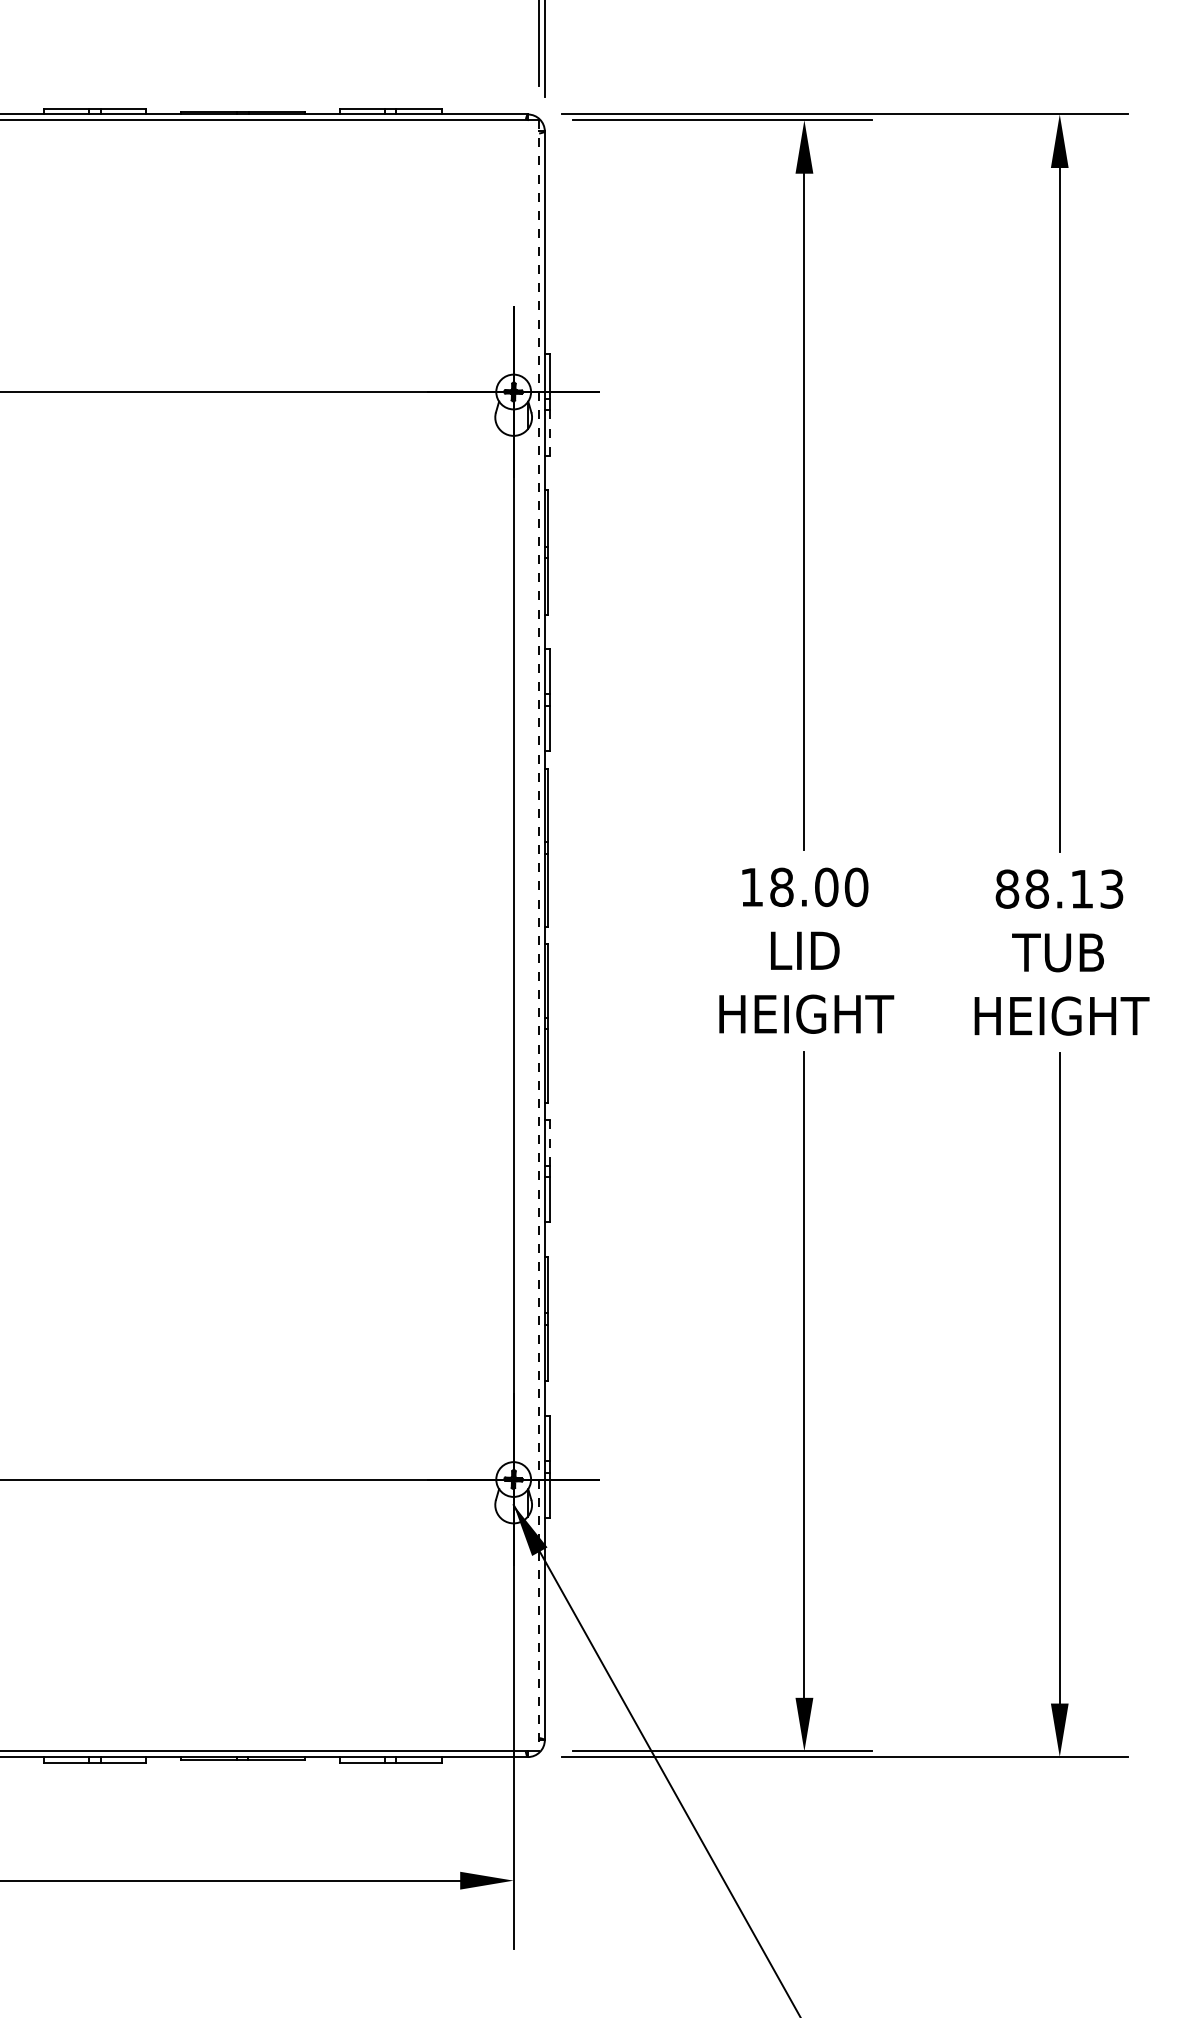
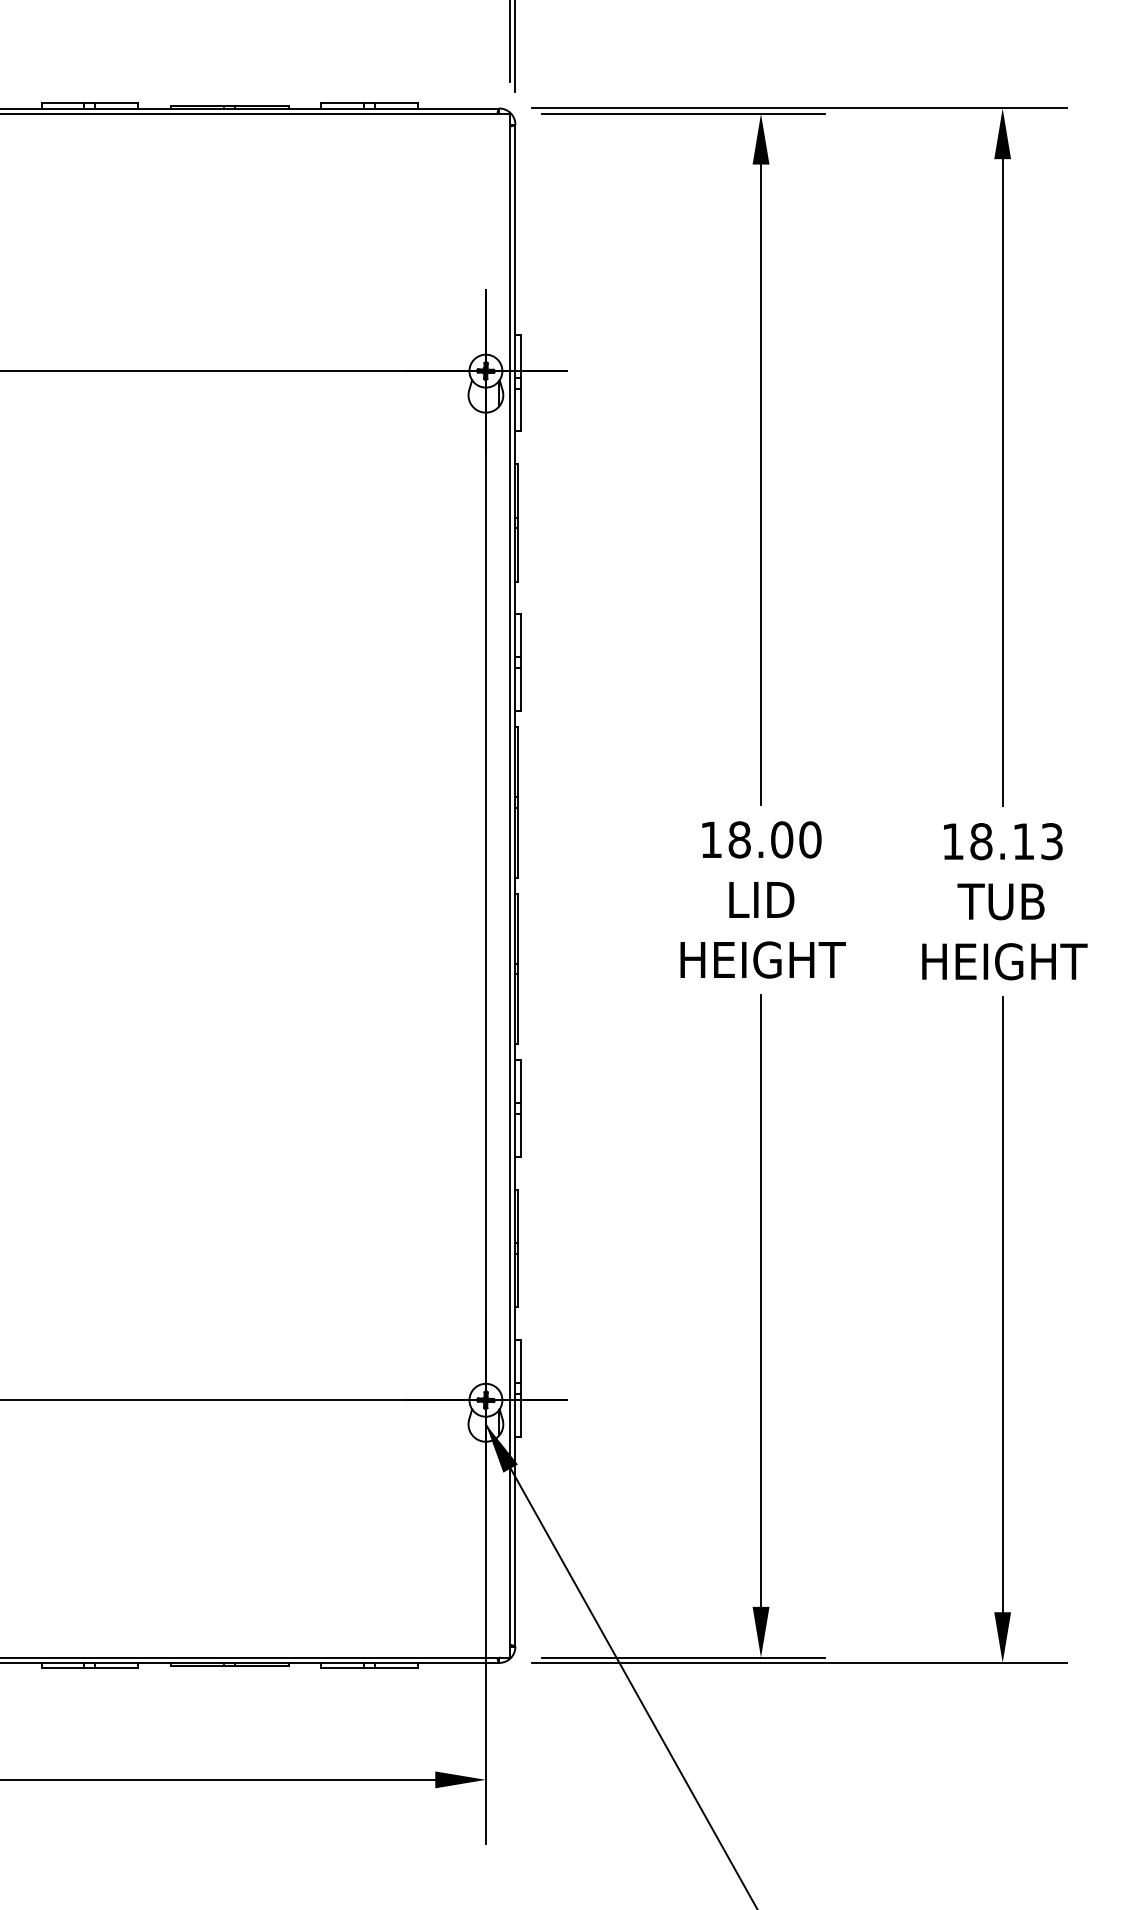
line: (550, 433) -> (520, 410), dashed -> solid
text: (1007, 888) -> (953, 840), 88.13 -> 18.13
line: (539, 935) -> (510, 885), dashed -> solid
line: (550, 1143) -> (520, 1082), dashed -> solid

